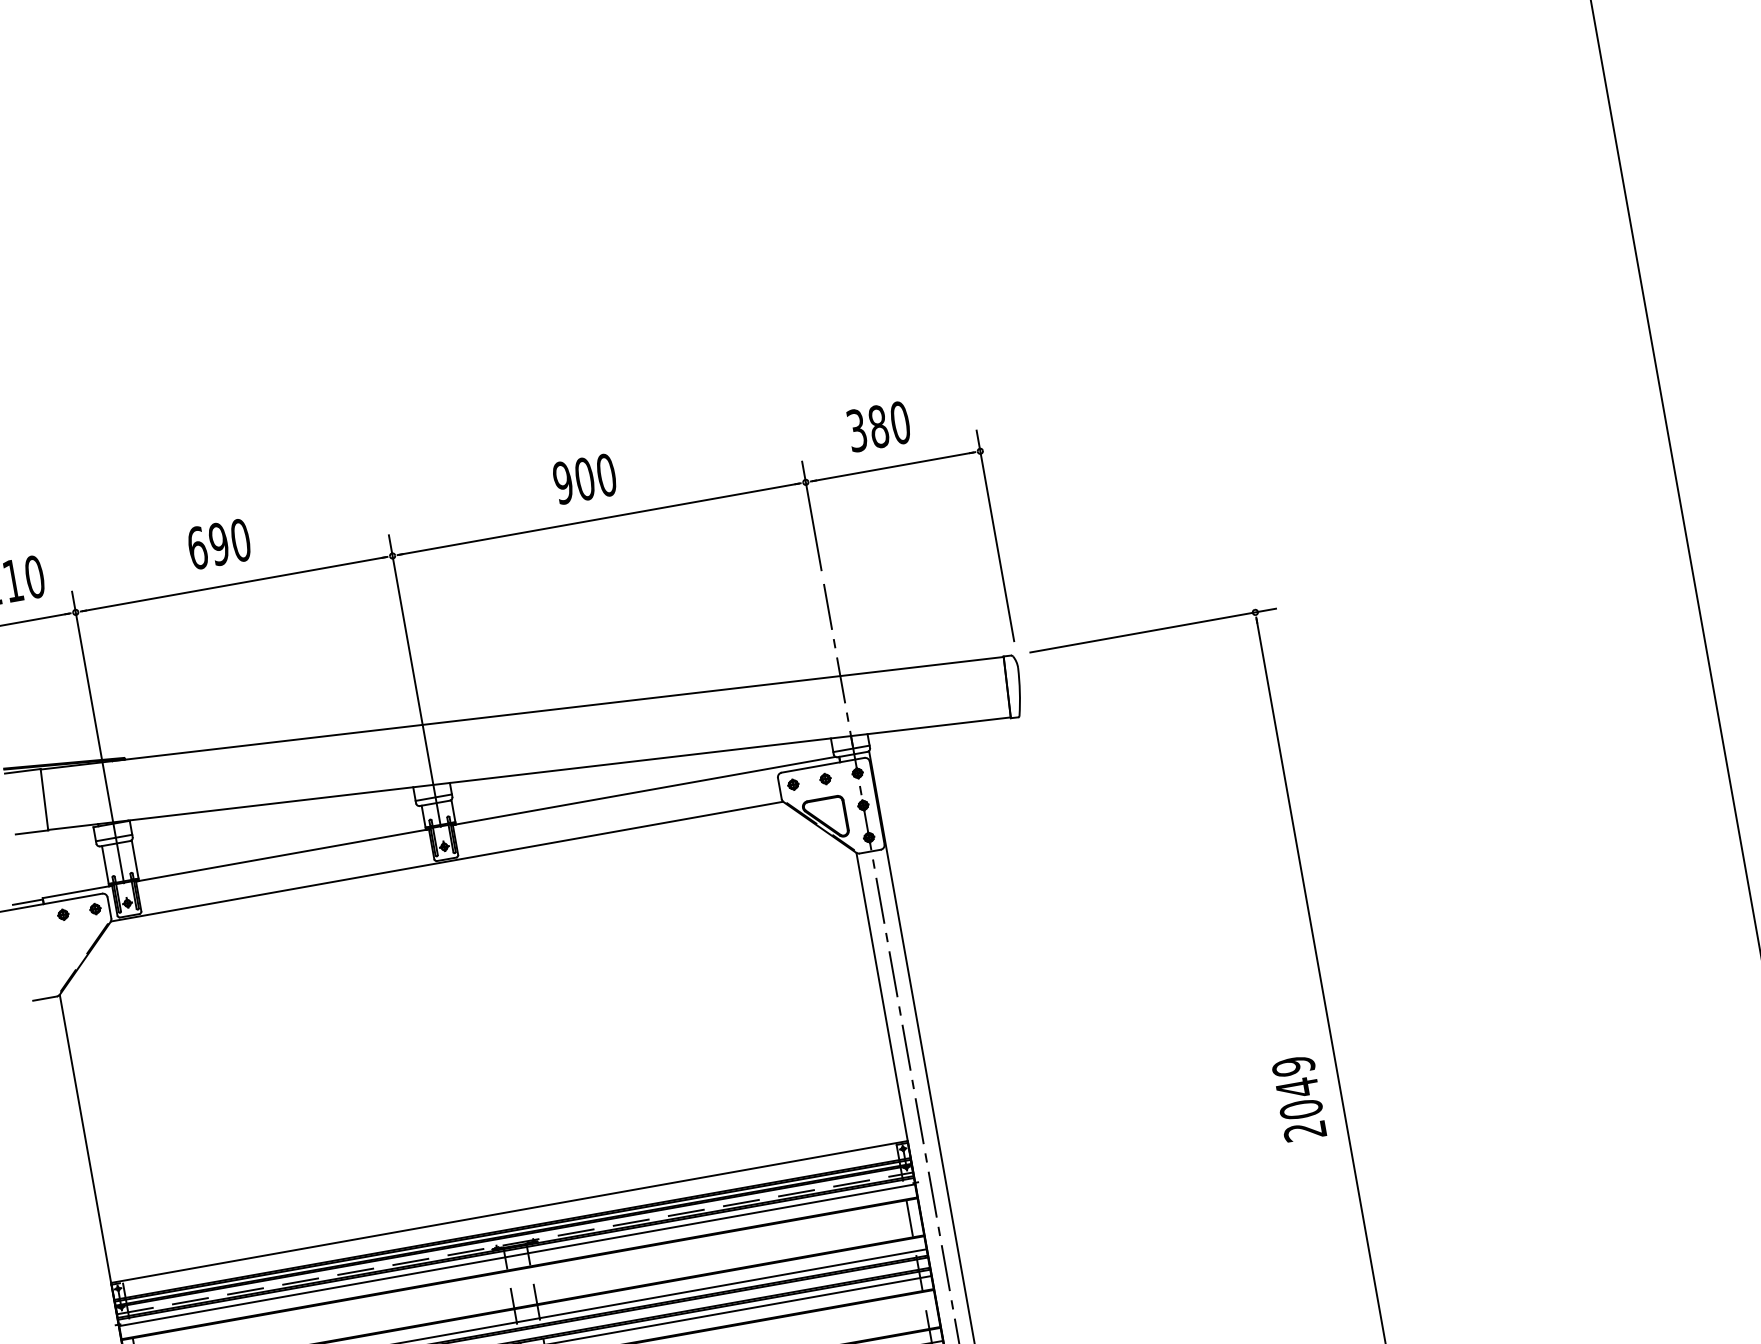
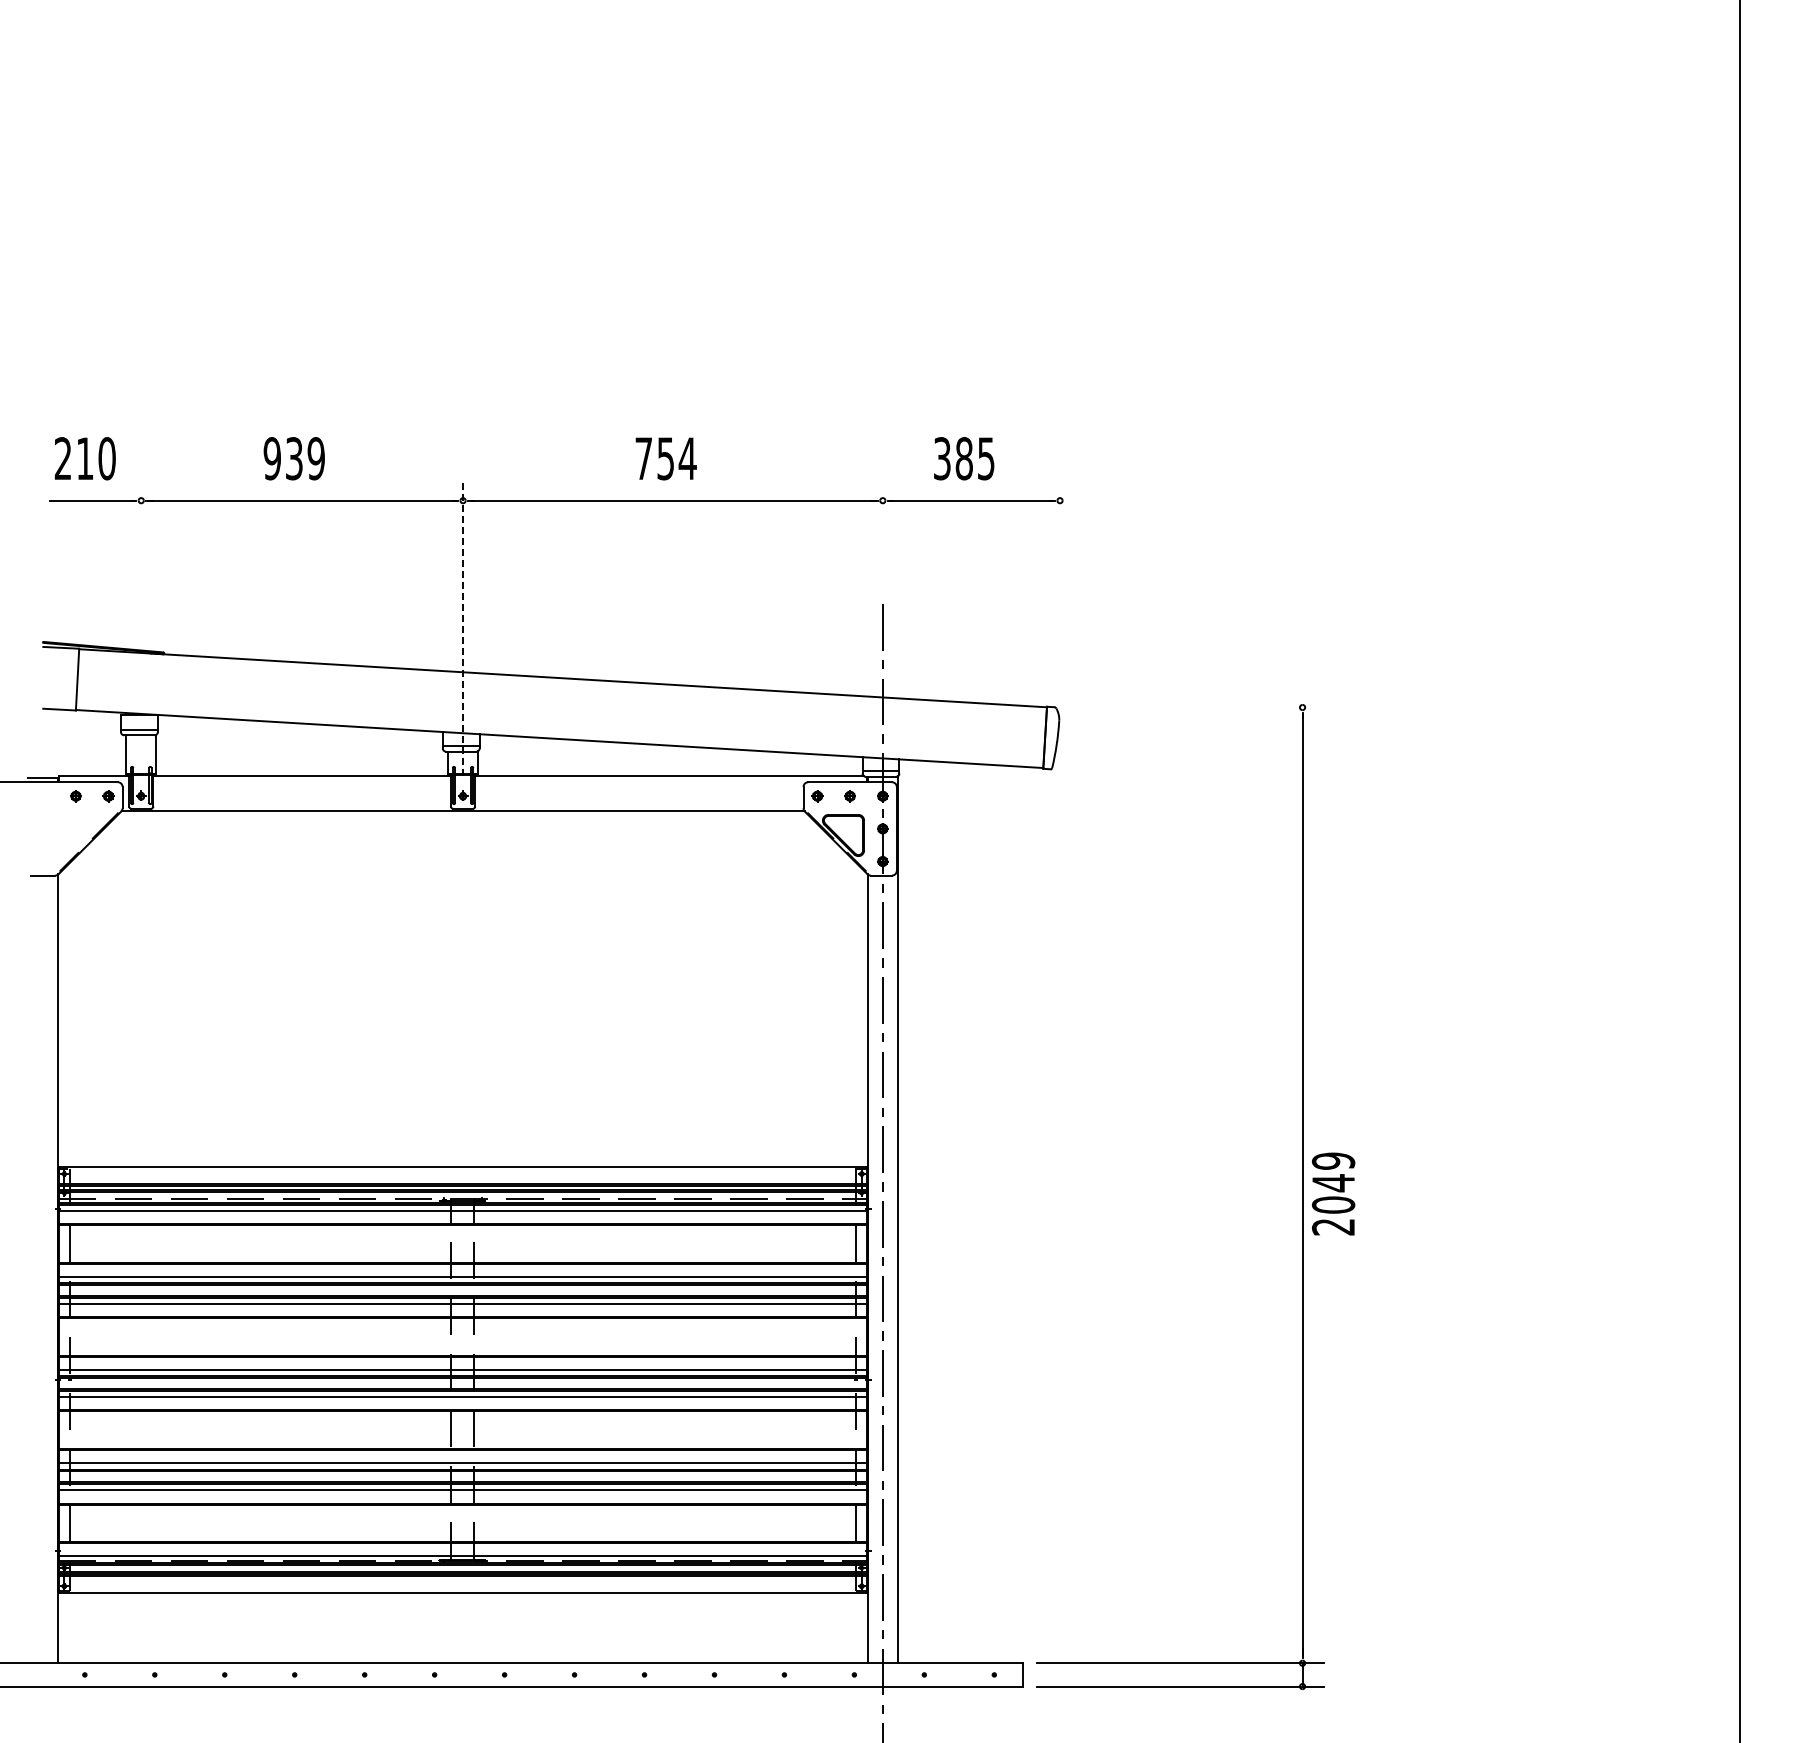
text: (899, 422) -> (985, 458), 380 -> 385
text: (584, 478) -> (665, 458), 900 -> 754
line: (811, 515) -> (882, 534), removed
line: (995, 535) -> (1060, 586), removed
text: (219, 543) -> (294, 458), 690 -> 939
line: (1152, 630) -> (1198, 707), removed
line: (415, 680) -> (463, 627), solid -> dashed
line: (98, 737) -> (141, 627), removed
text: (1299, 1098) -> (1333, 1193), moved

